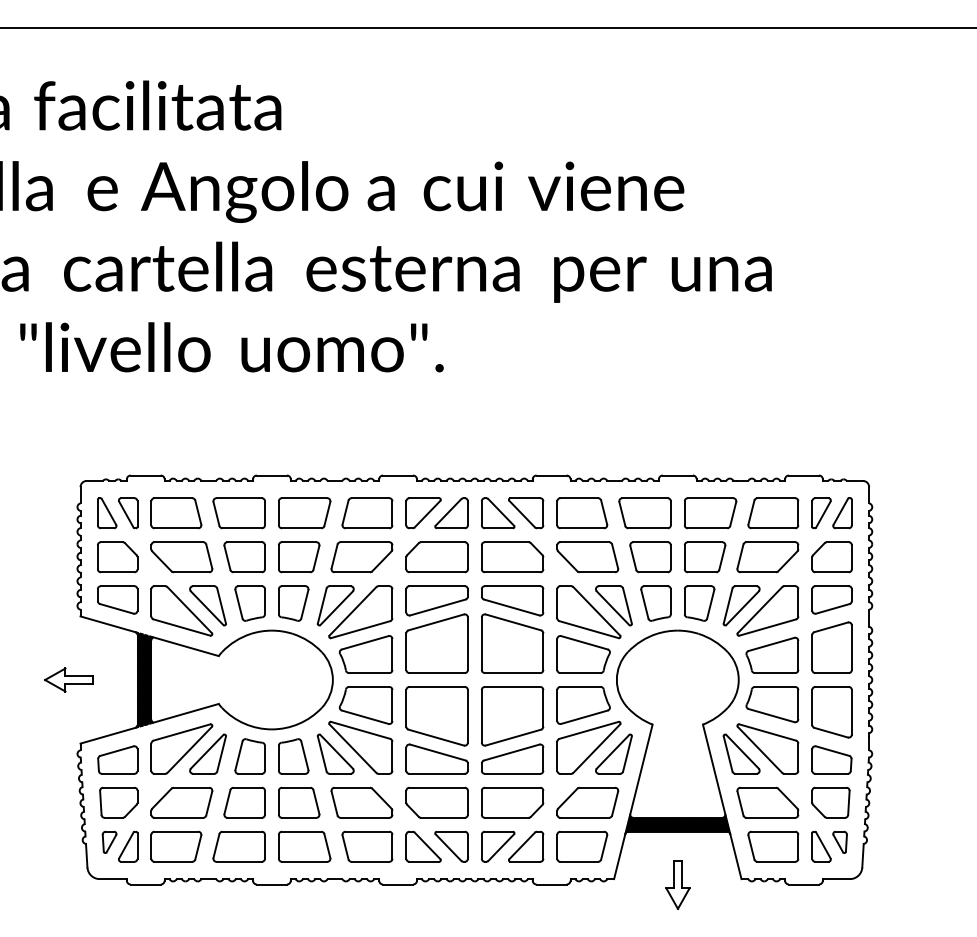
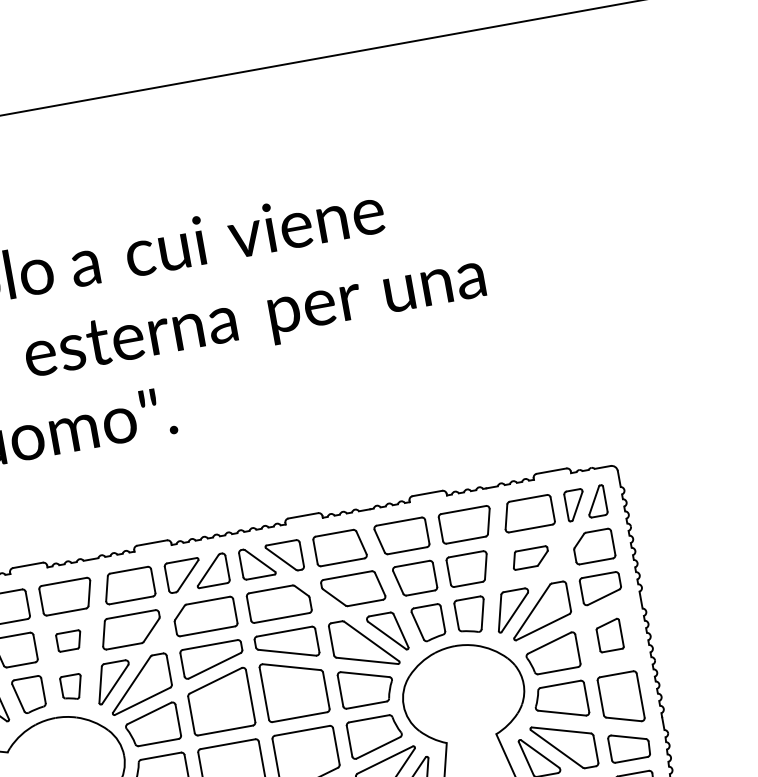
part: (299, 557) -> (69, 641), size x0.6
part: (767, 557) -> (530, 558), size x0.6
part: (293, 603) -> (71, 687), size x0.7
part: (831, 647) -> (609, 635), size x0.6

